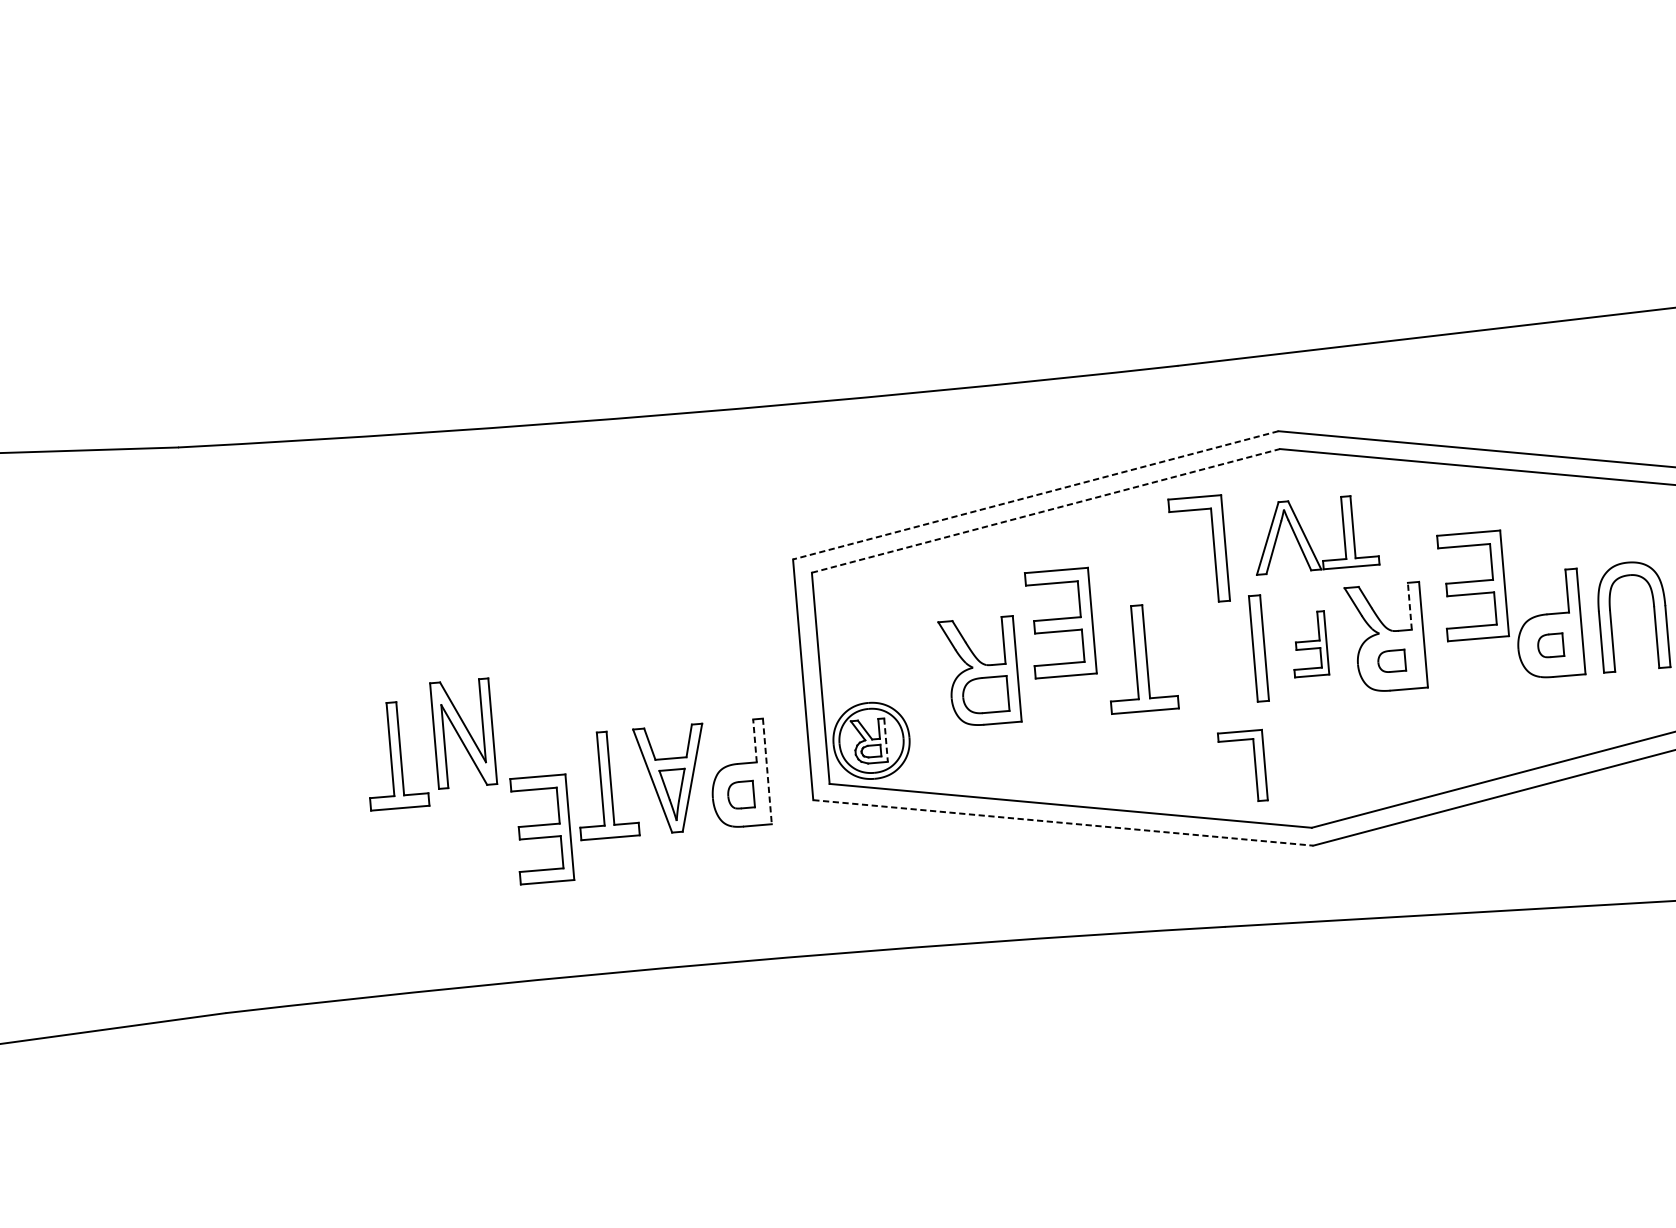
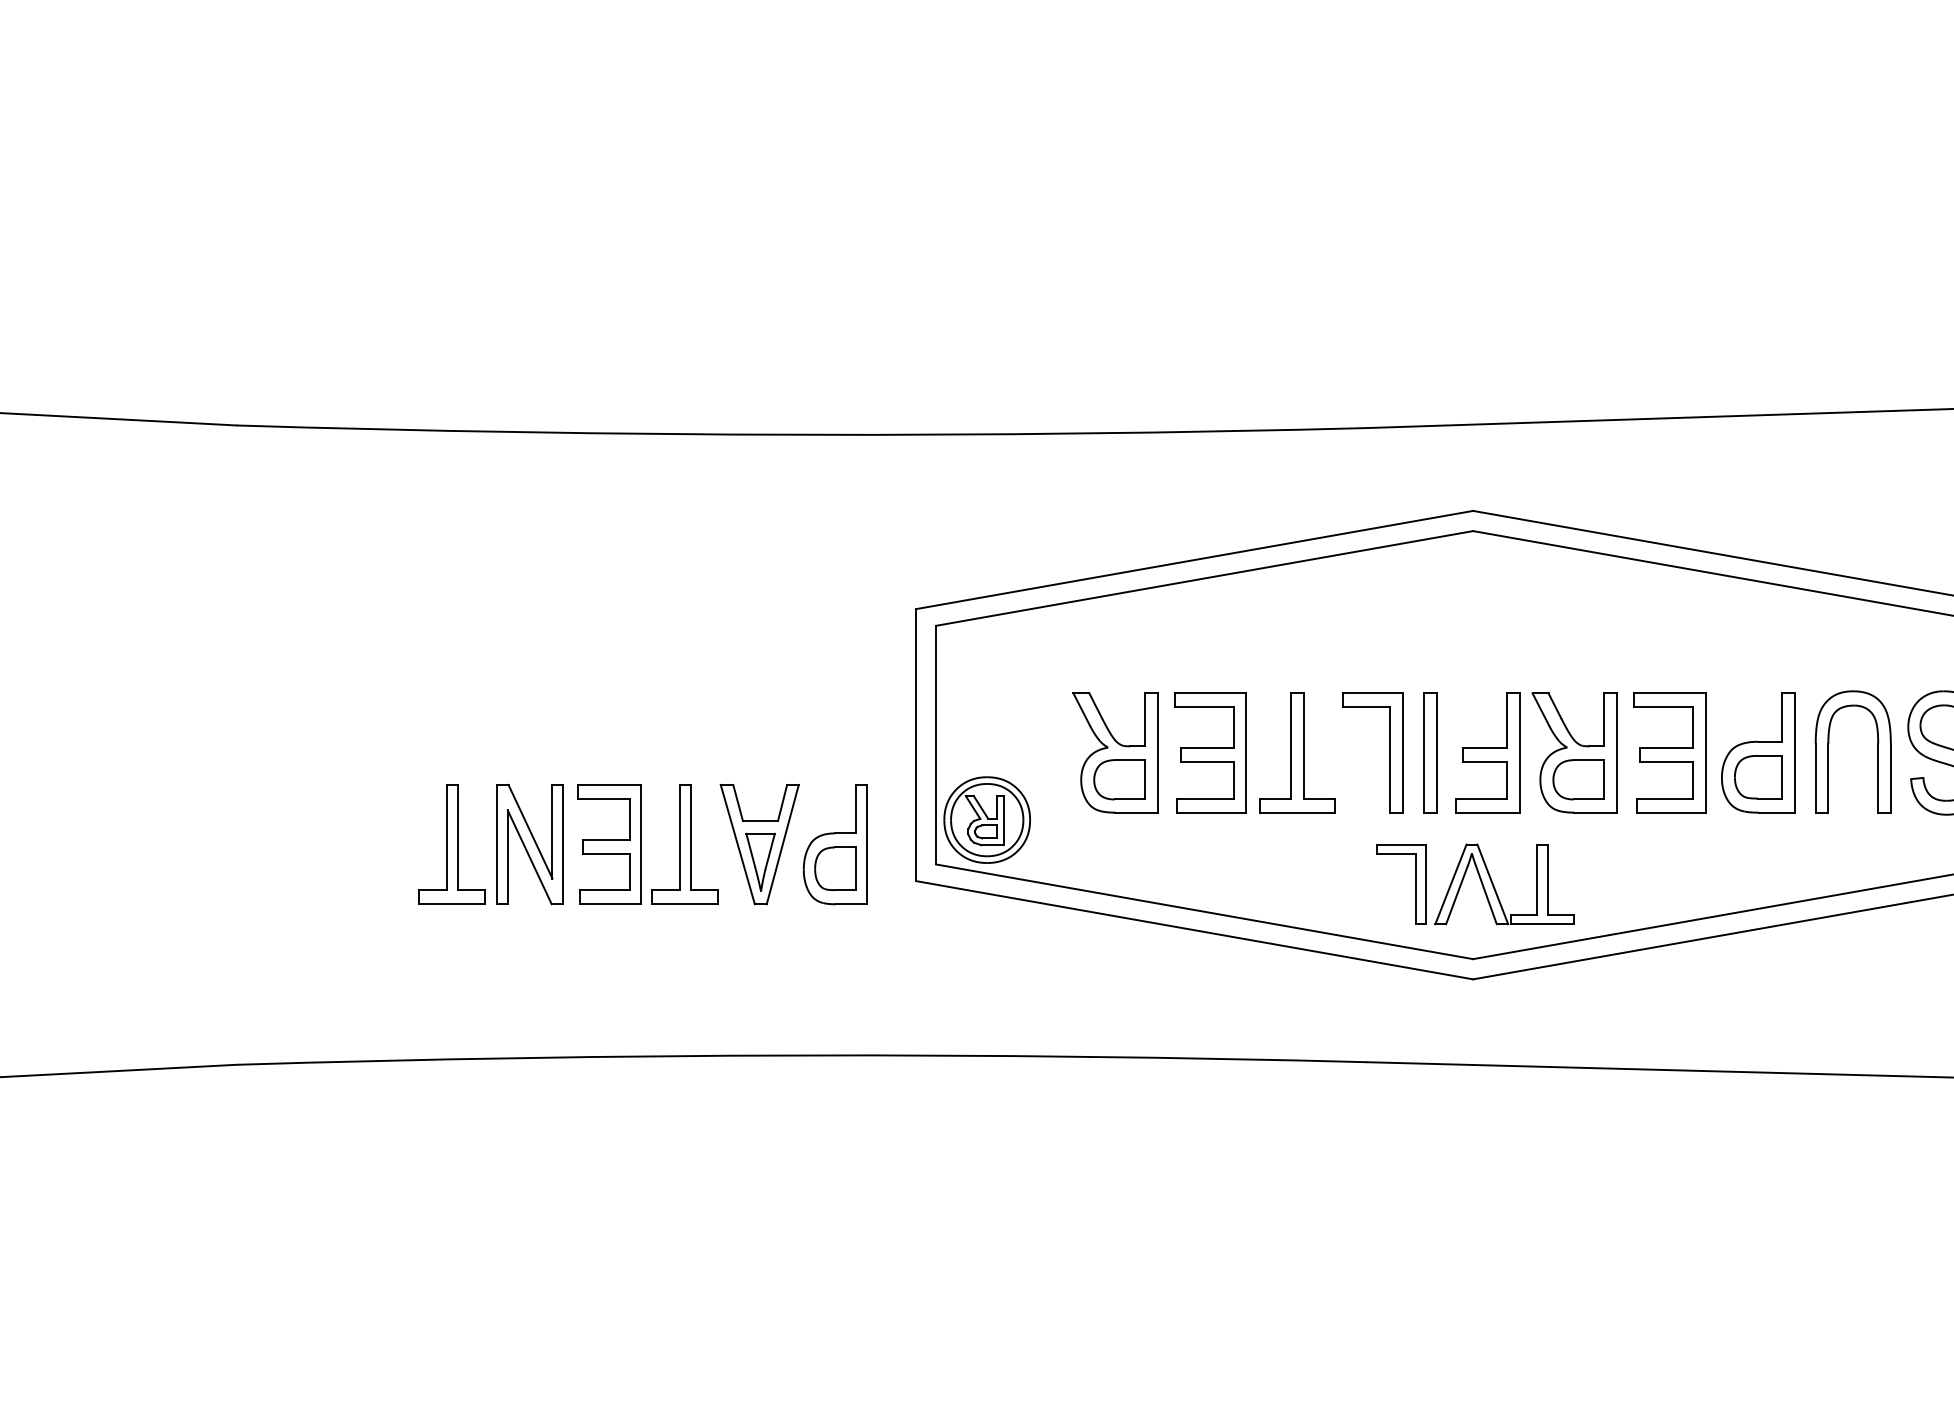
line: (1035, 495) -> (1194, 560), dashed -> solid
line: (1045, 510) -> (1204, 578), dashed -> solid
part: (1307, 538) -> (1495, 888), moved
part: (1213, 548) -> (1389, 752), moved
part: (1472, 585) -> (1669, 752), moved
line: (1410, 606) -> (1604, 719), dashed -> solid
part: (1060, 622) -> (1210, 752), moved
part: (1309, 643) -> (1487, 752), size x1.67
part: (1550, 645) -> (1758, 777), size x1.67
part: (1391, 661) -> (1578, 779), size x1.67
part: (463, 733) -> (529, 844), moved
line: (755, 740) -> (856, 808), dashed -> solid
line: (885, 740) -> (1003, 820), dashed -> solid
part: (395, 755) -> (451, 844), moved
line: (767, 771) -> (867, 844), dashed -> solid
part: (740, 794) -> (835, 868), size x1.43
line: (1063, 823) -> (1194, 930), dashed -> solid
part: (542, 829) -> (609, 844), moved

